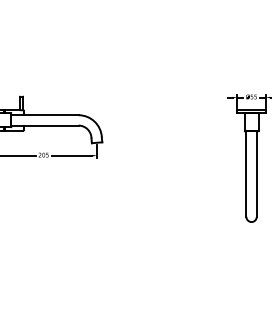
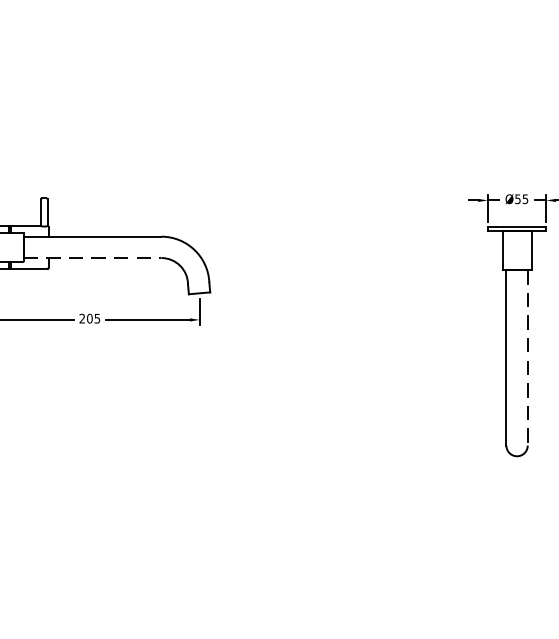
line: (44, 125) -> (91, 257), solid -> dashed
line: (256, 174) -> (527, 358), solid -> dashed

